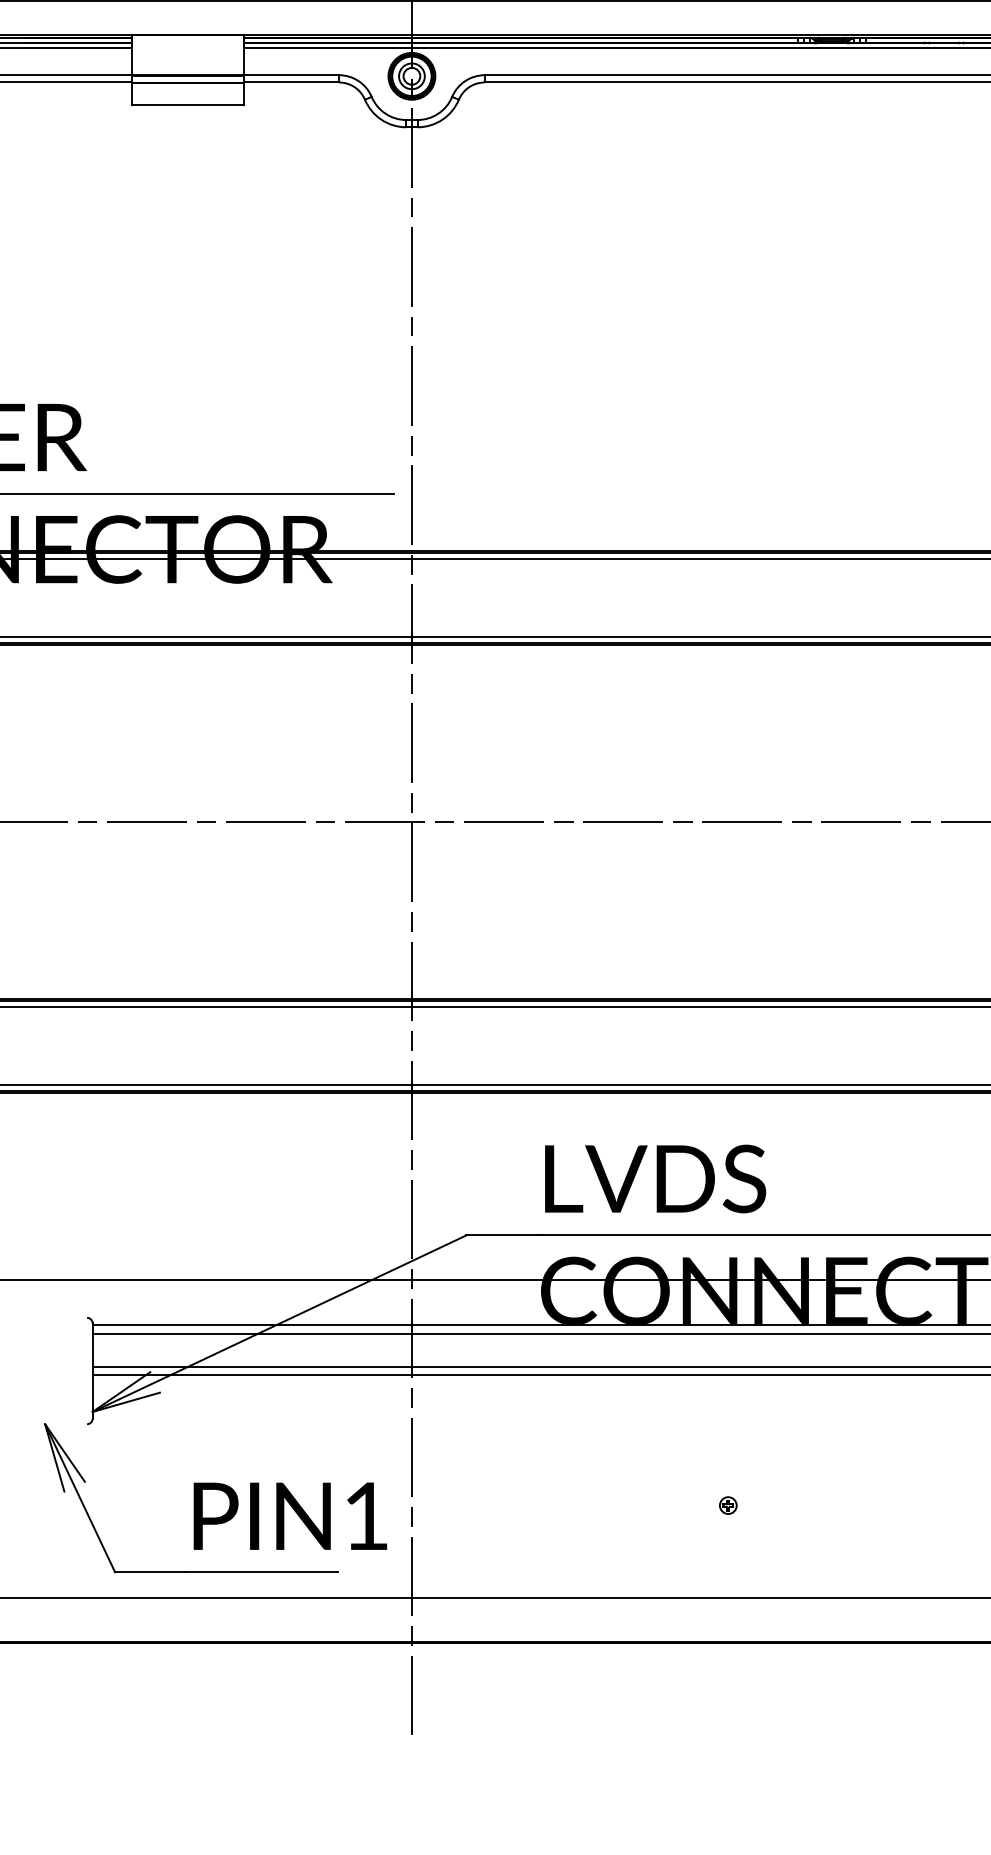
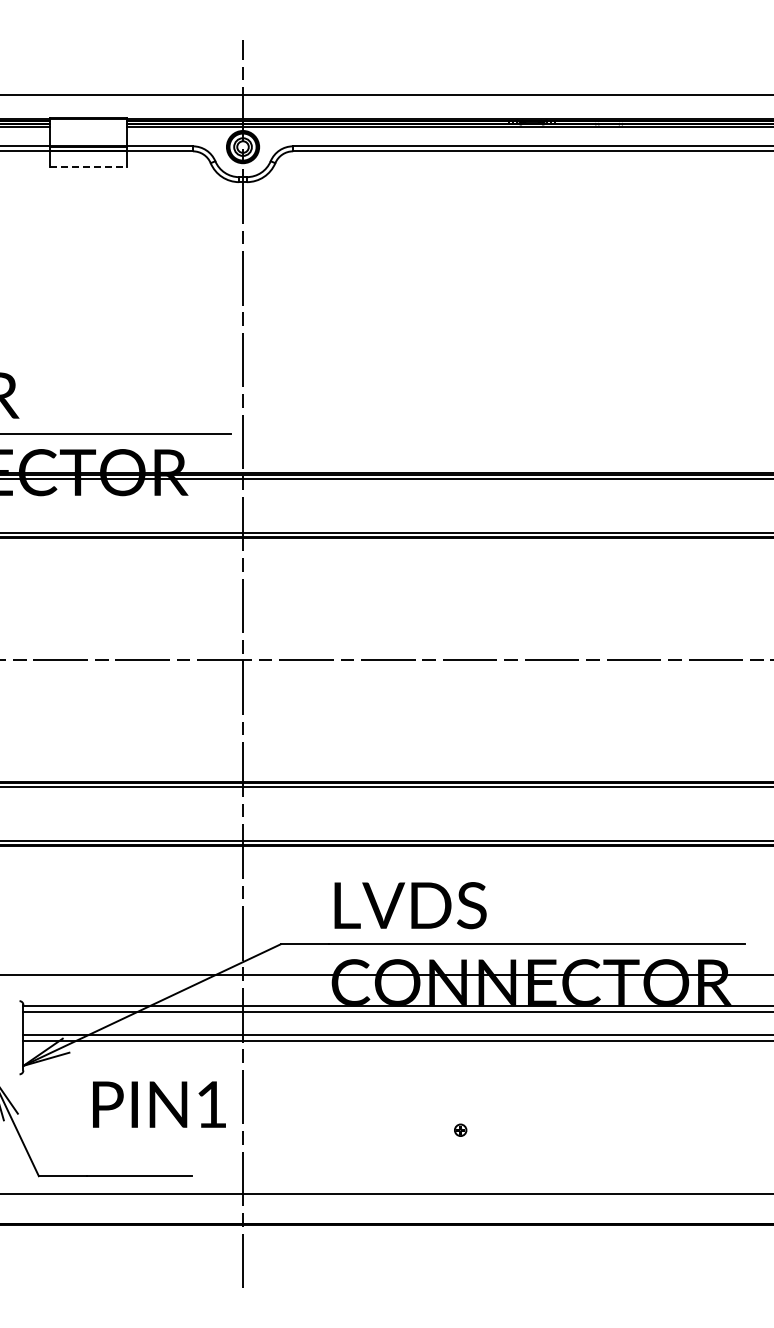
line: (187, 104) -> (88, 166), solid -> dashed
text: (290, 1516) -> (159, 1104), moved

